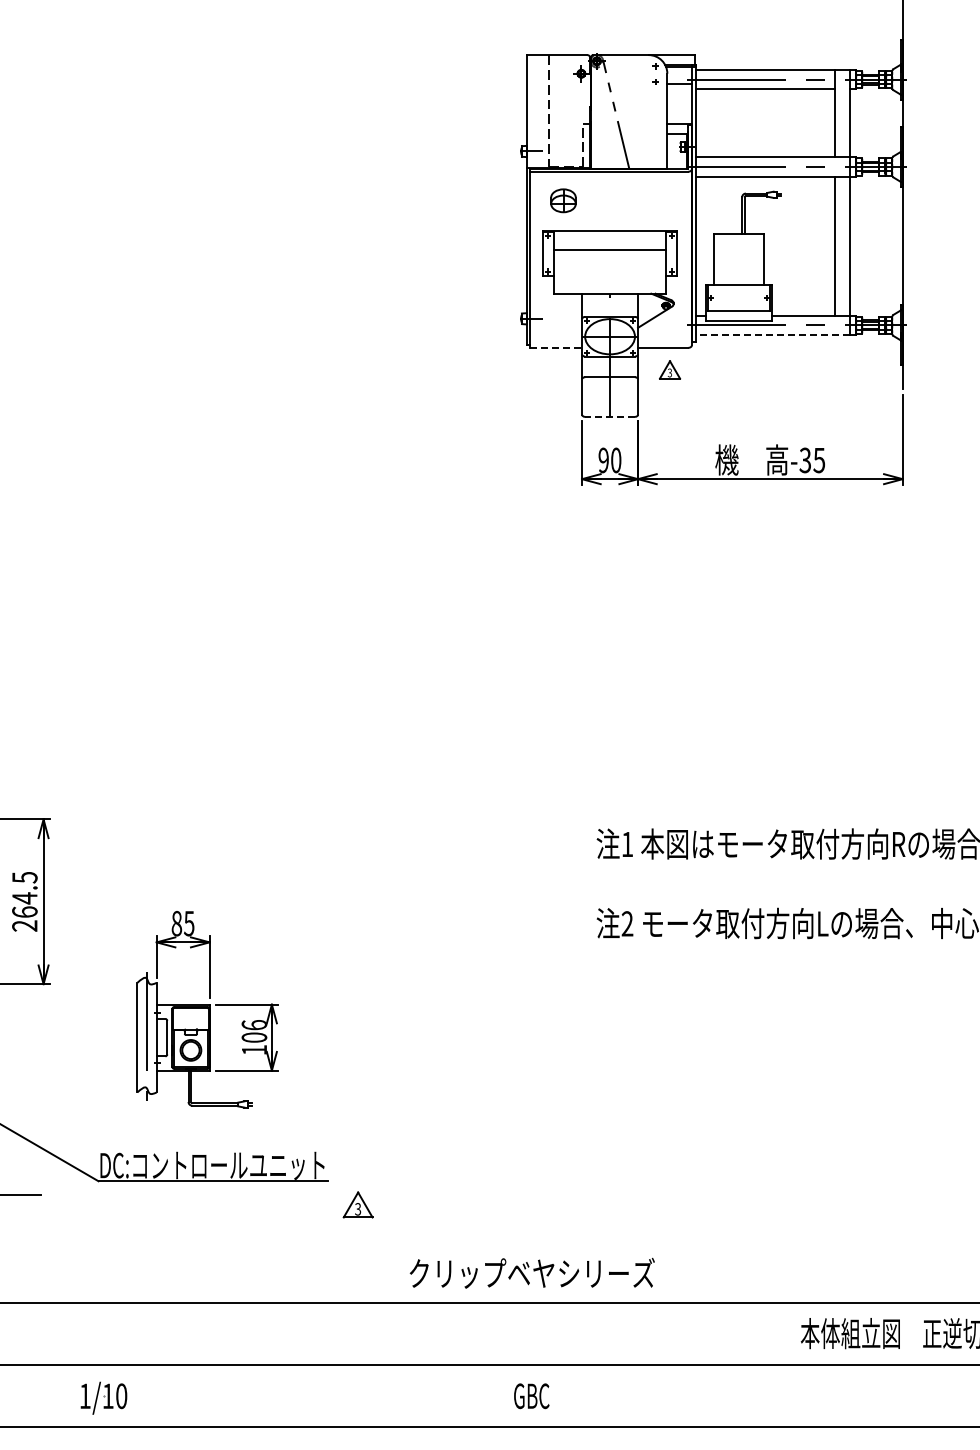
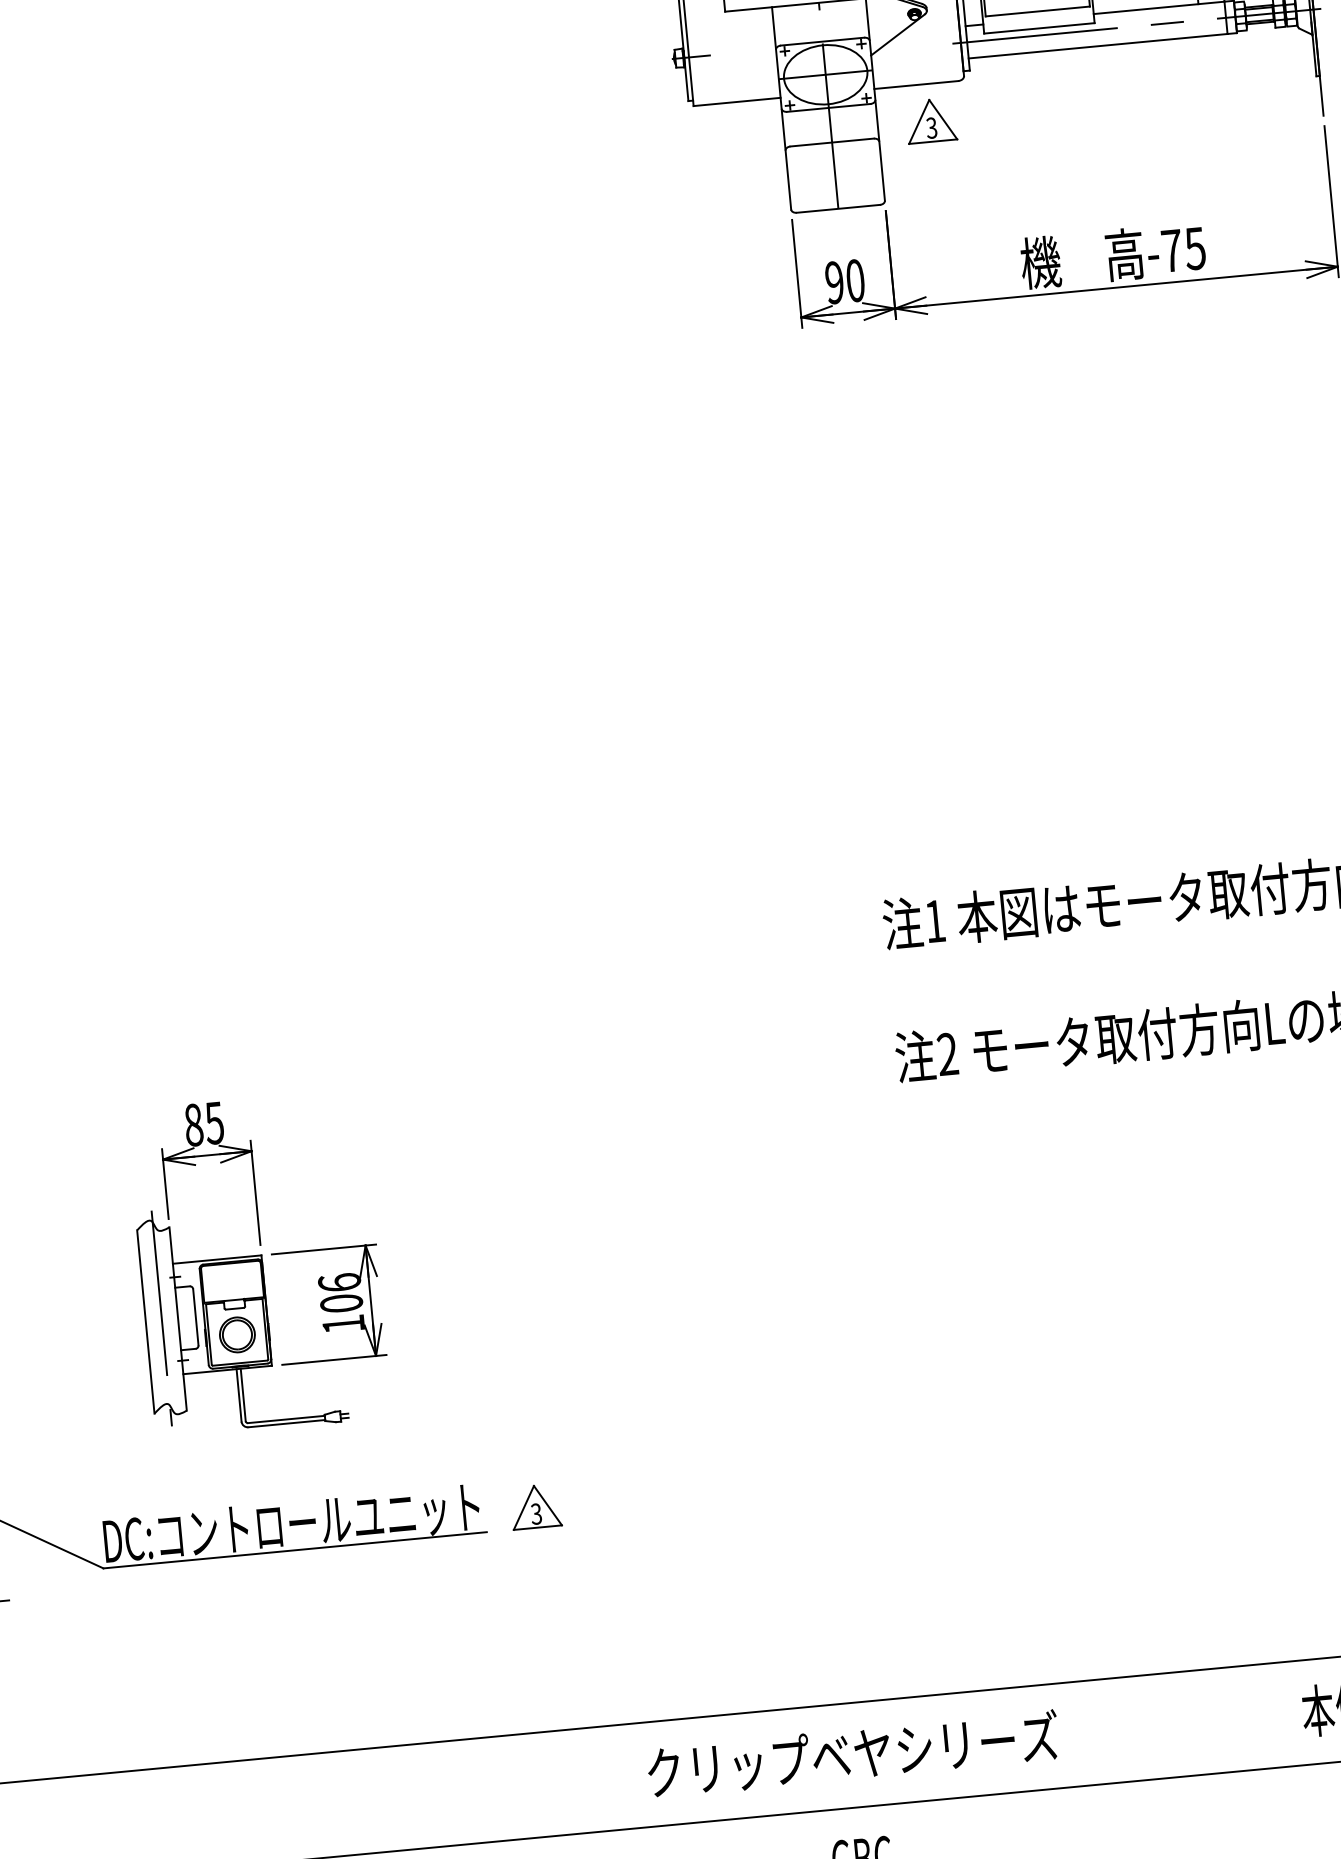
line: (772, 335) -> (1097, 47), dashed -> solid
line: (556, 347) -> (737, 101), dashed -> solid
part: (669, 369) -> (930, 120), size x1.43
line: (610, 416) -> (839, 208), dashed -> solid
text: (805, 460) -> (1172, 250), -35 -> -75
part: (357, 1204) -> (534, 1506), moved
text: (531, 1272) -> (851, 1752), moved

